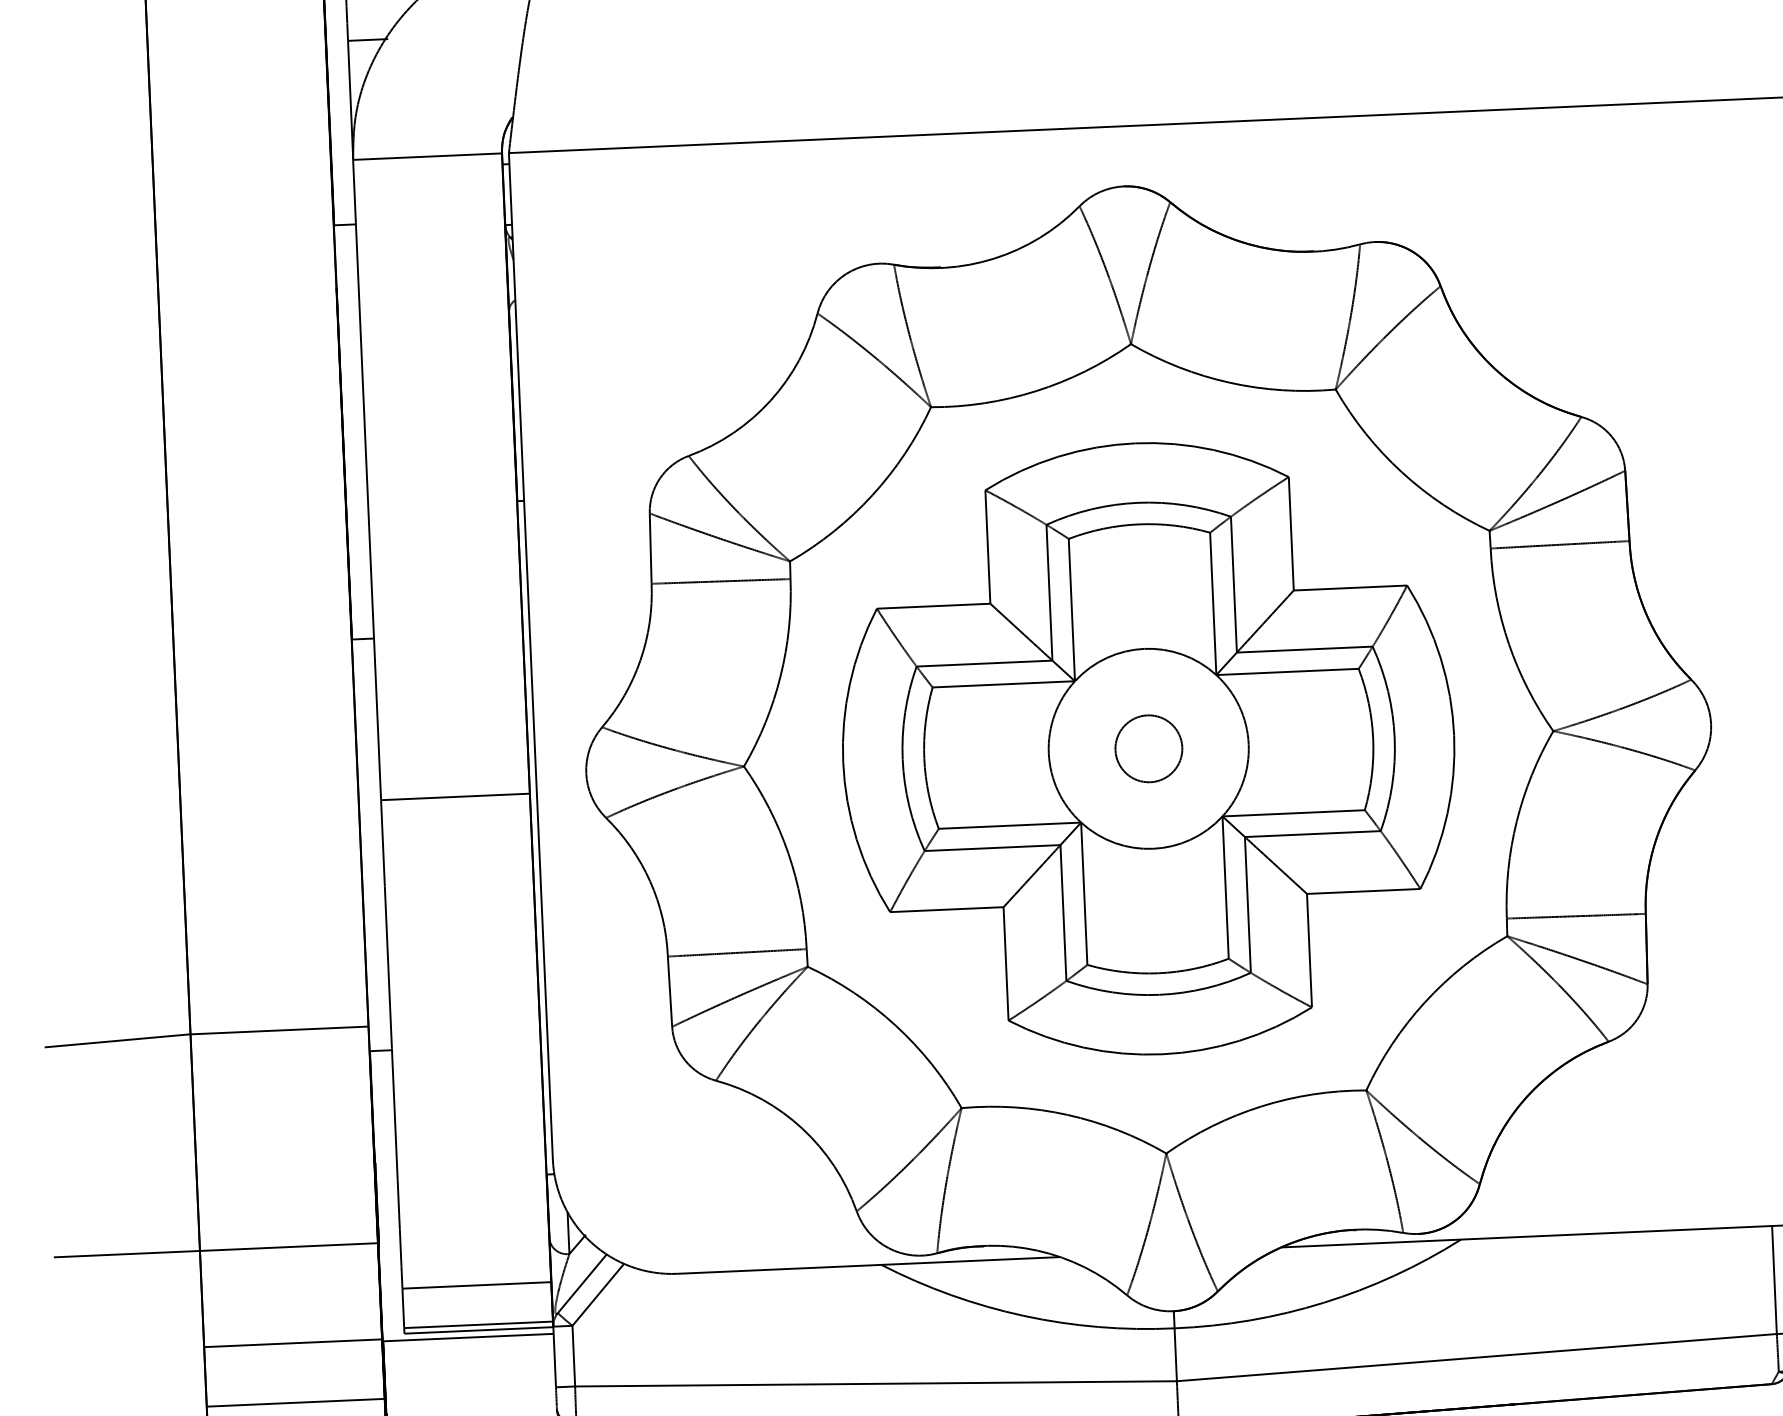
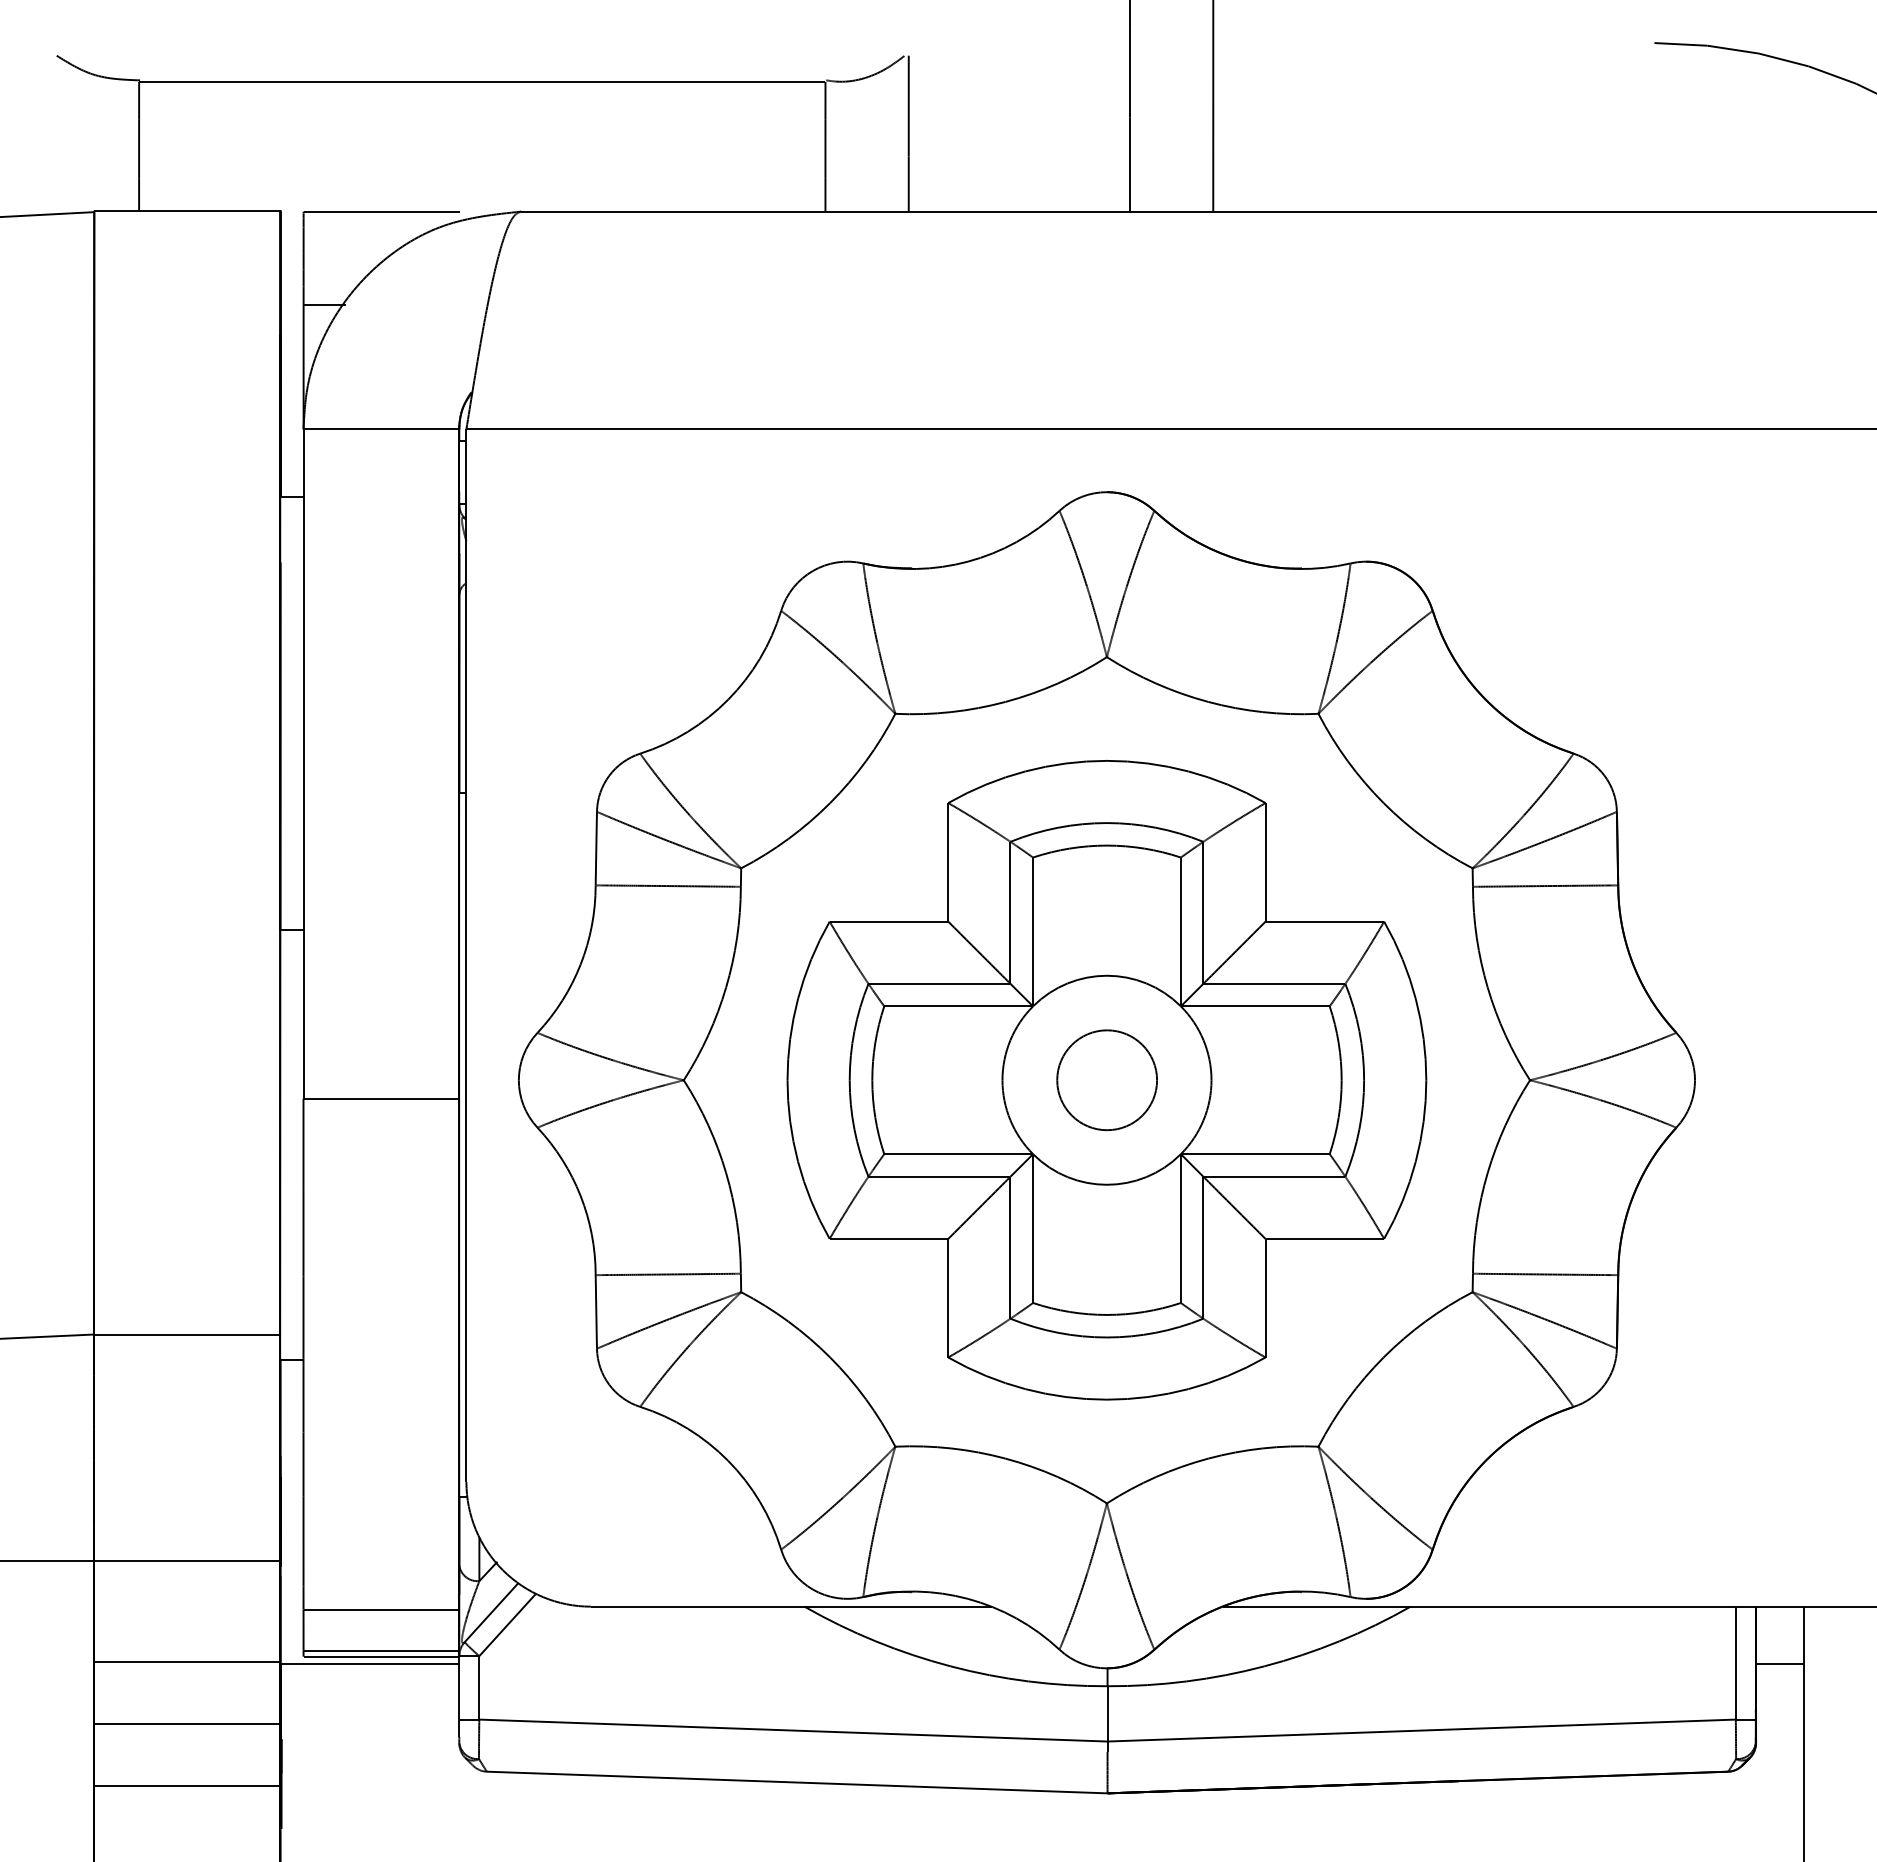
circle: (1149, 749) -> (1107, 1080), size x1.43

